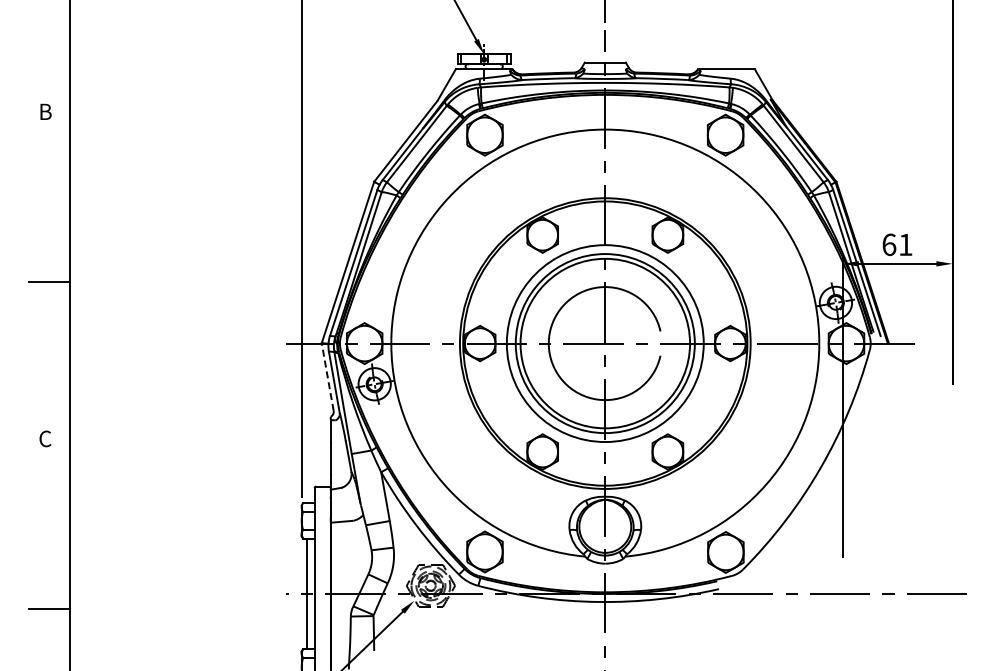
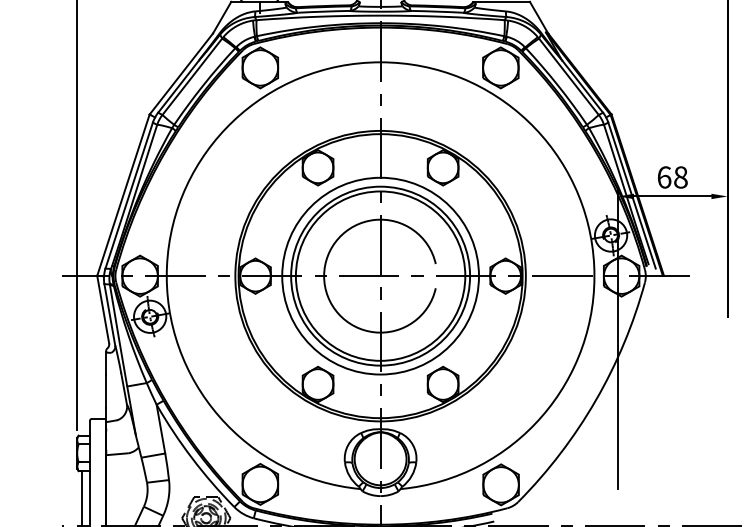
text: (905, 244) -> (680, 177), 61 -> 68
line: (327, 376) -> (102, 309), dashed -> solid

